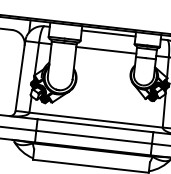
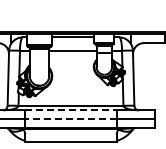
line: (96, 126) -> (71, 110), solid -> dashed
line: (94, 137) -> (71, 119), solid -> dashed

